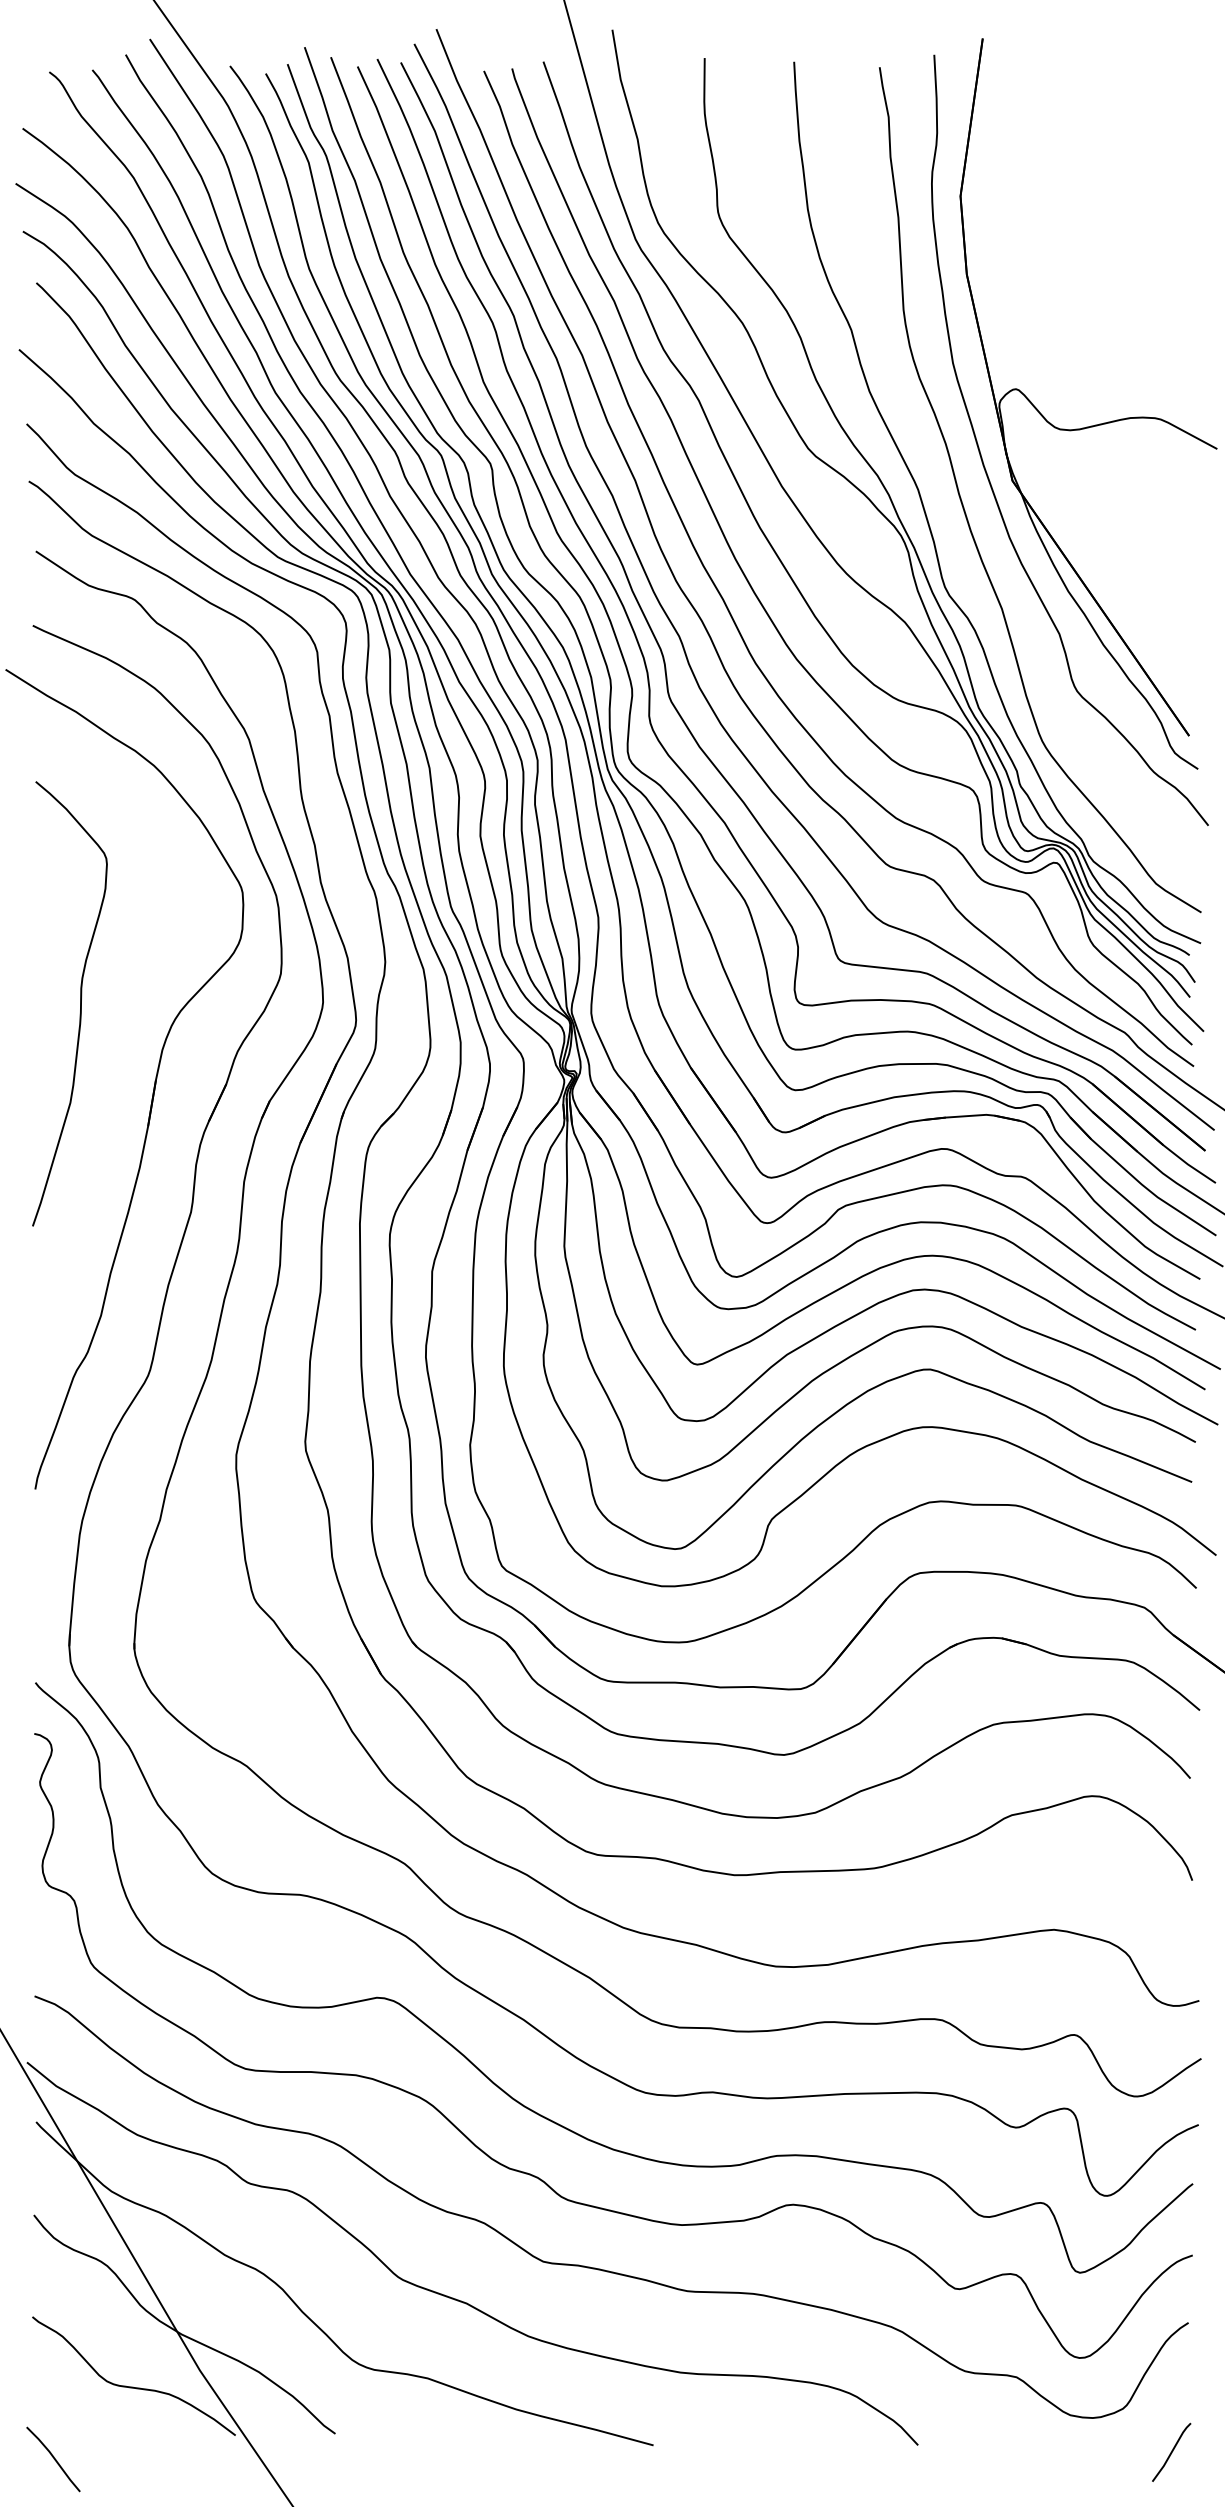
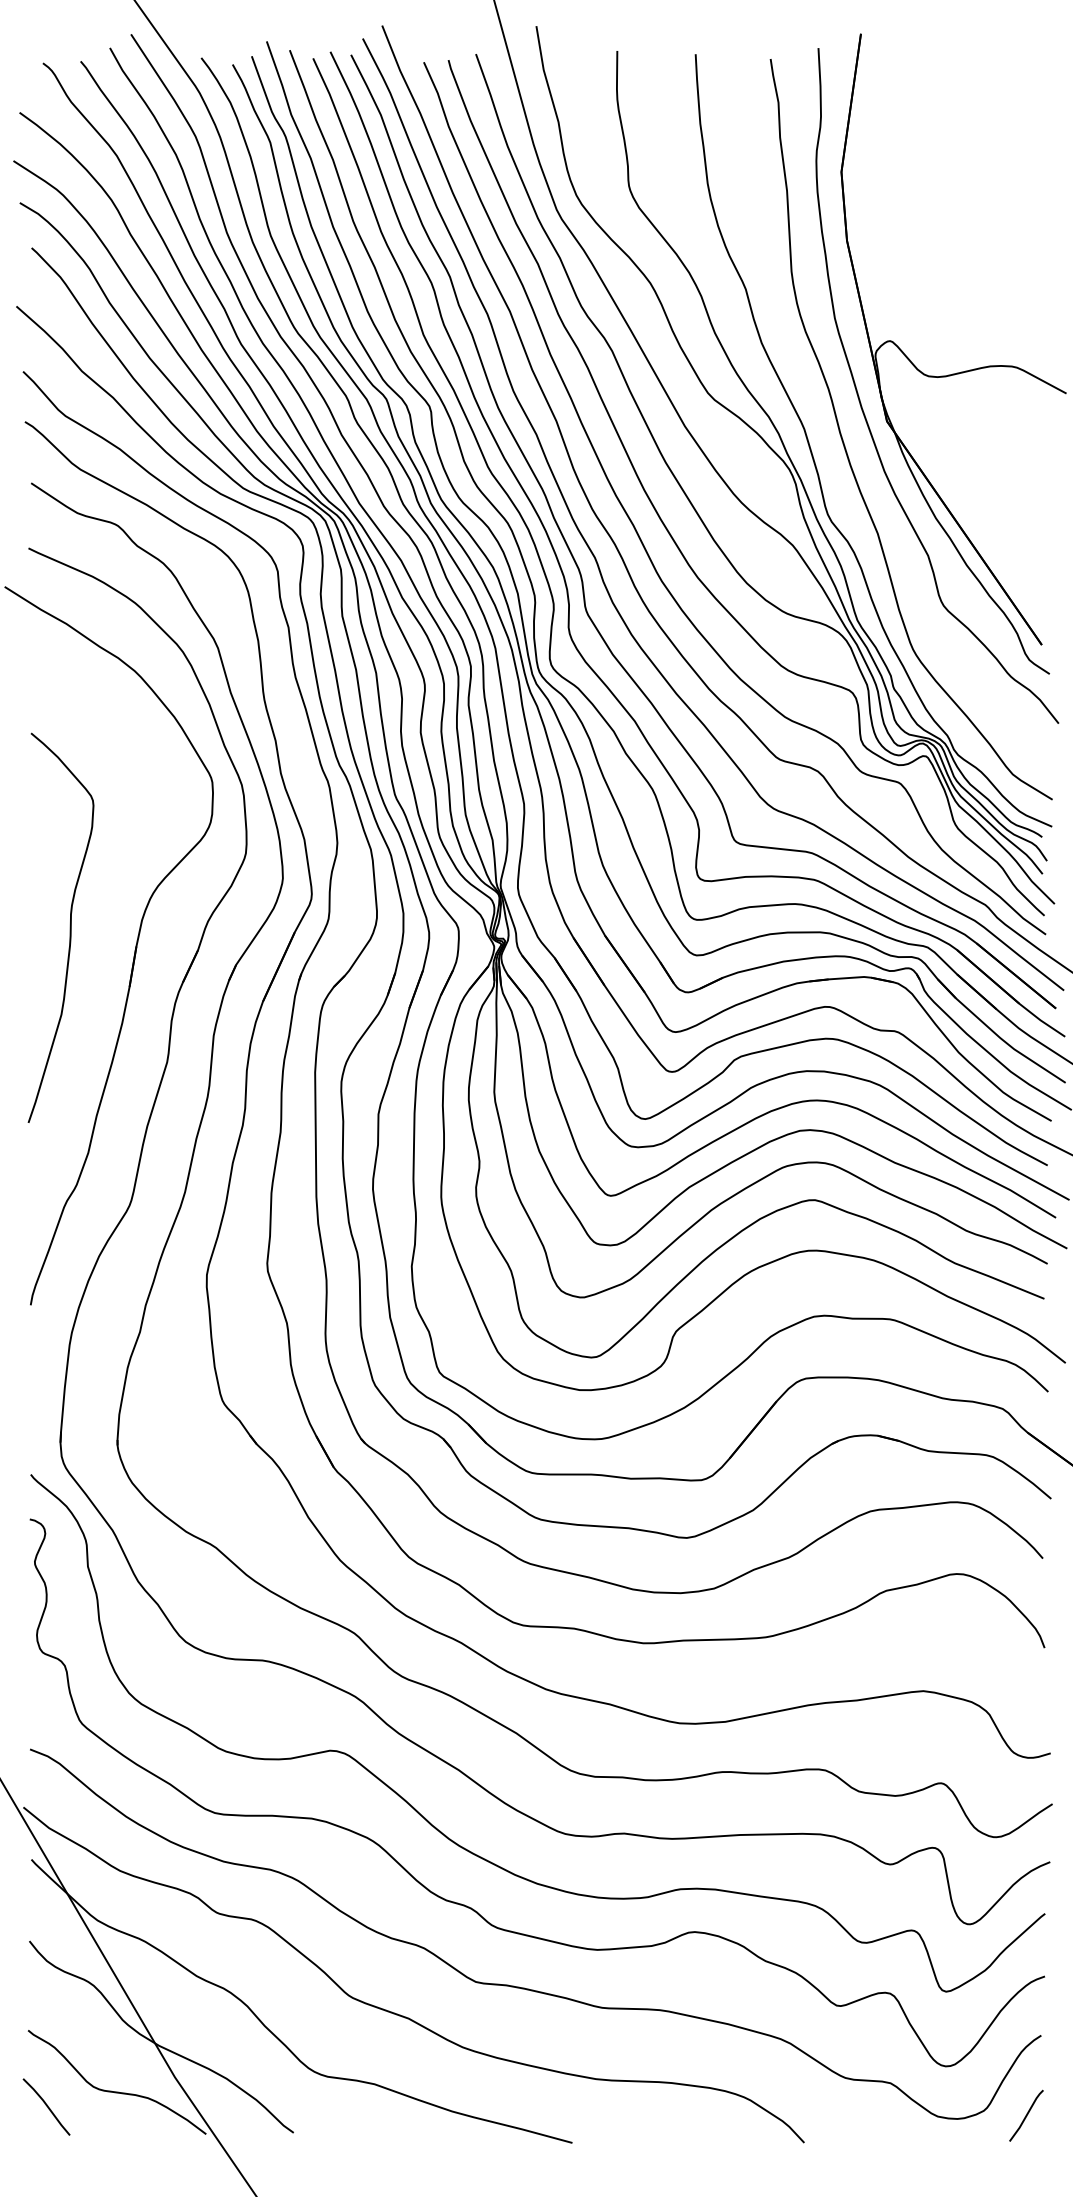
curve: (80, 1003) -> (70, 927), moved
line: (1171, 2451) -> (1026, 2115), moved
line: (53, 2458) -> (46, 2106), moved

